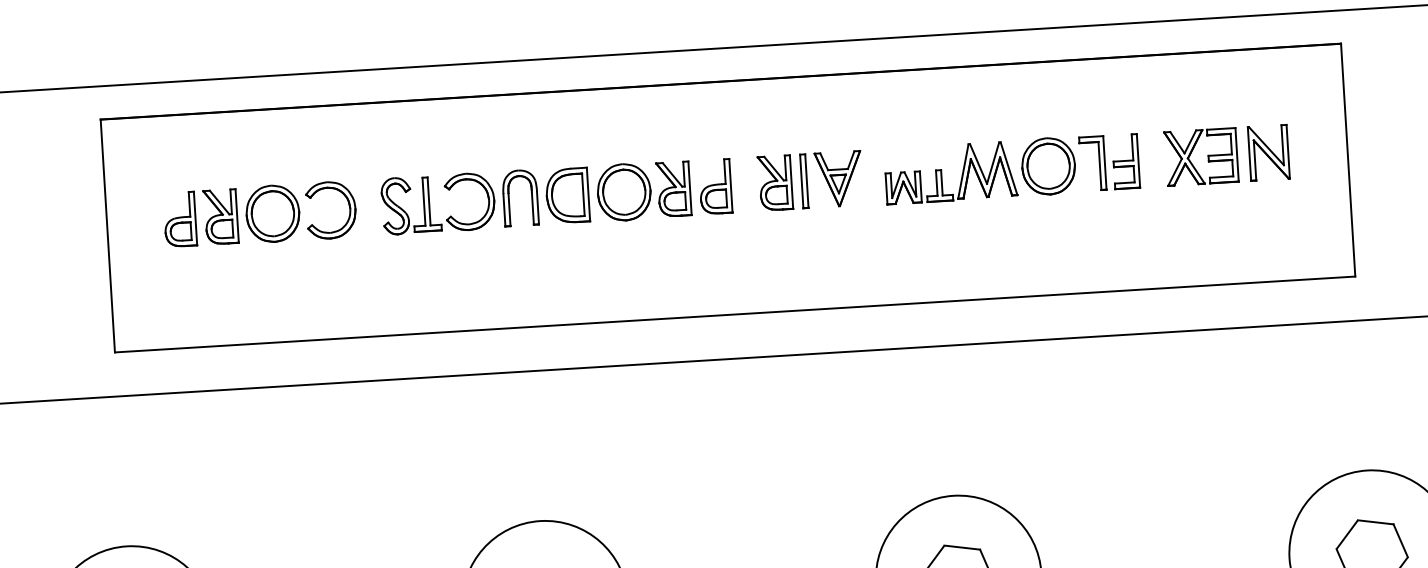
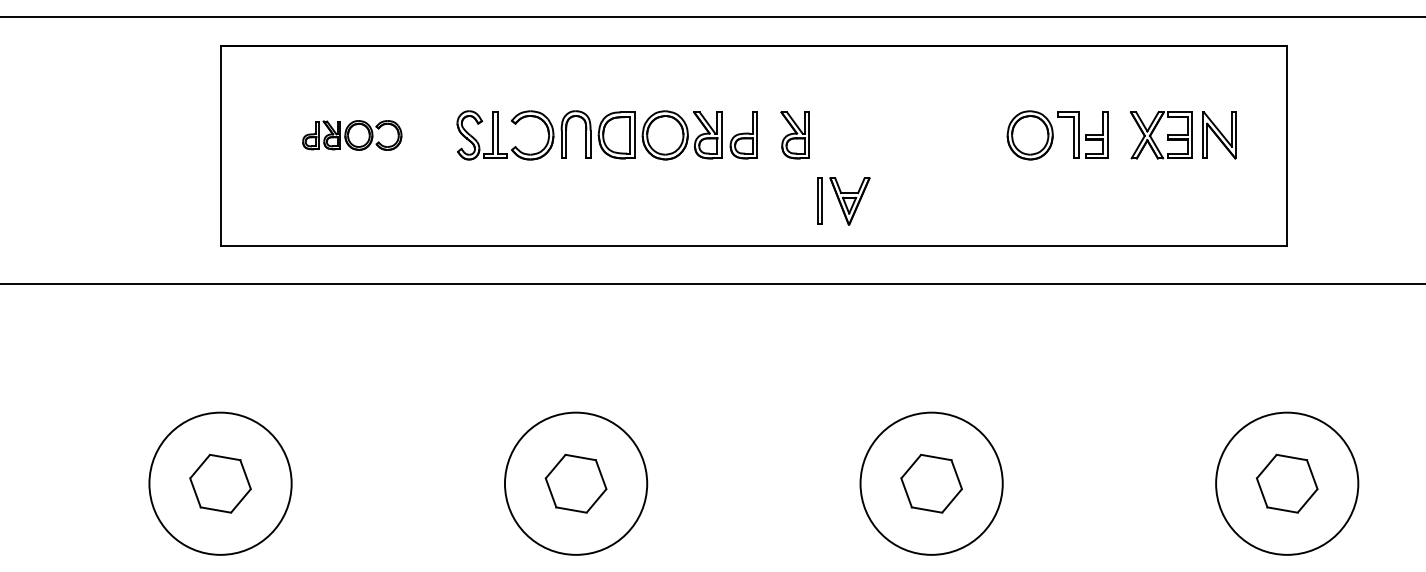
part: (941, 173) -> (938, 135), removed
part: (831, 179) -> (843, 201), moved
part: (260, 214) -> (352, 135), size x0.6

